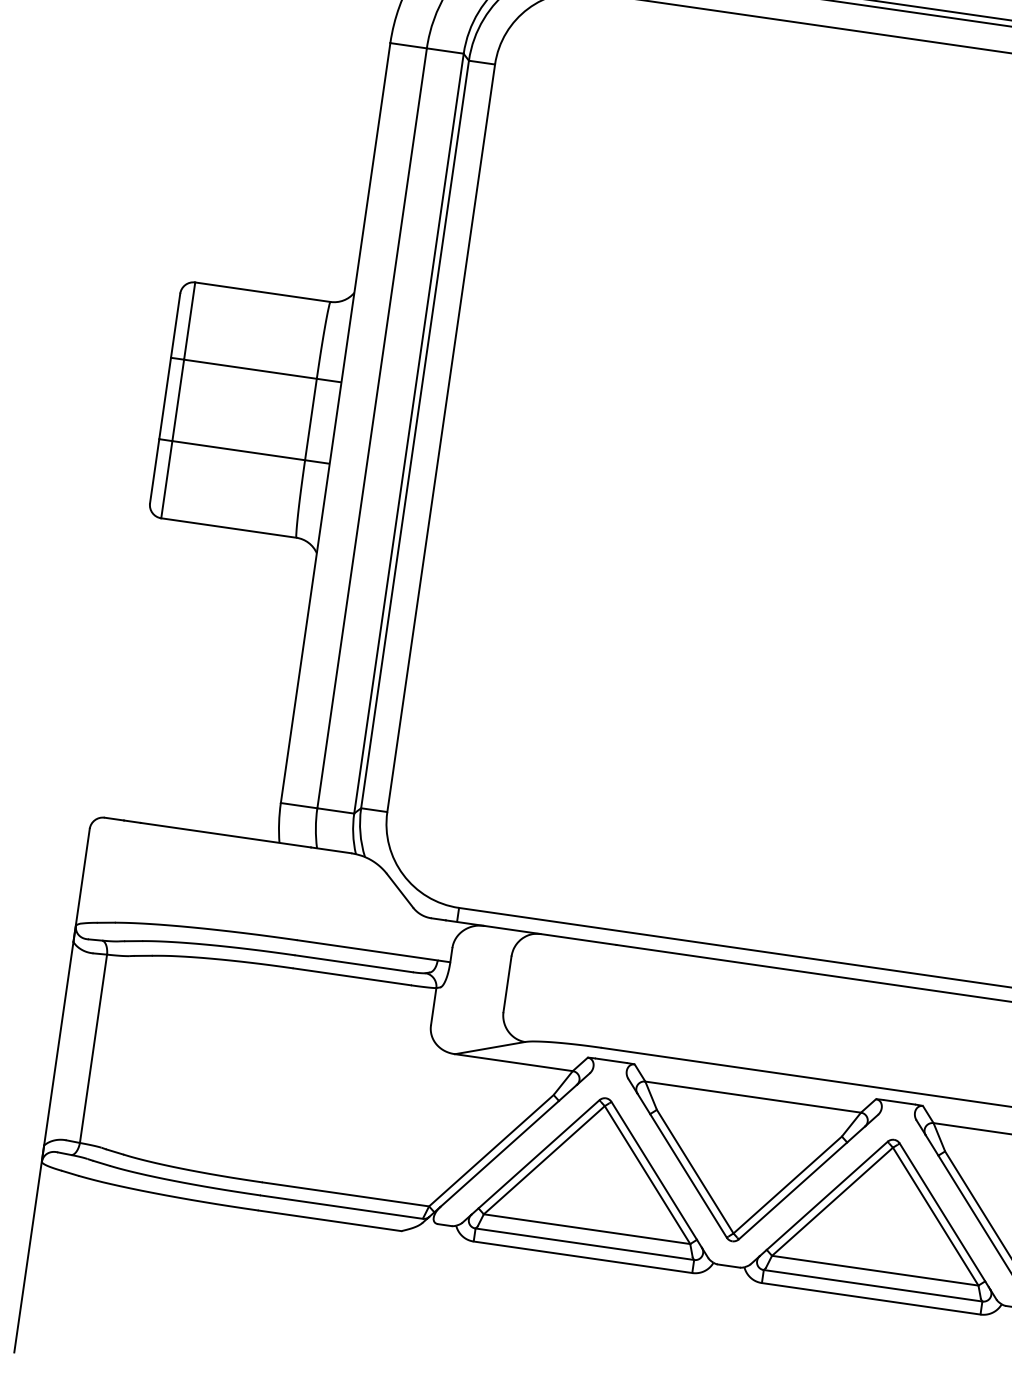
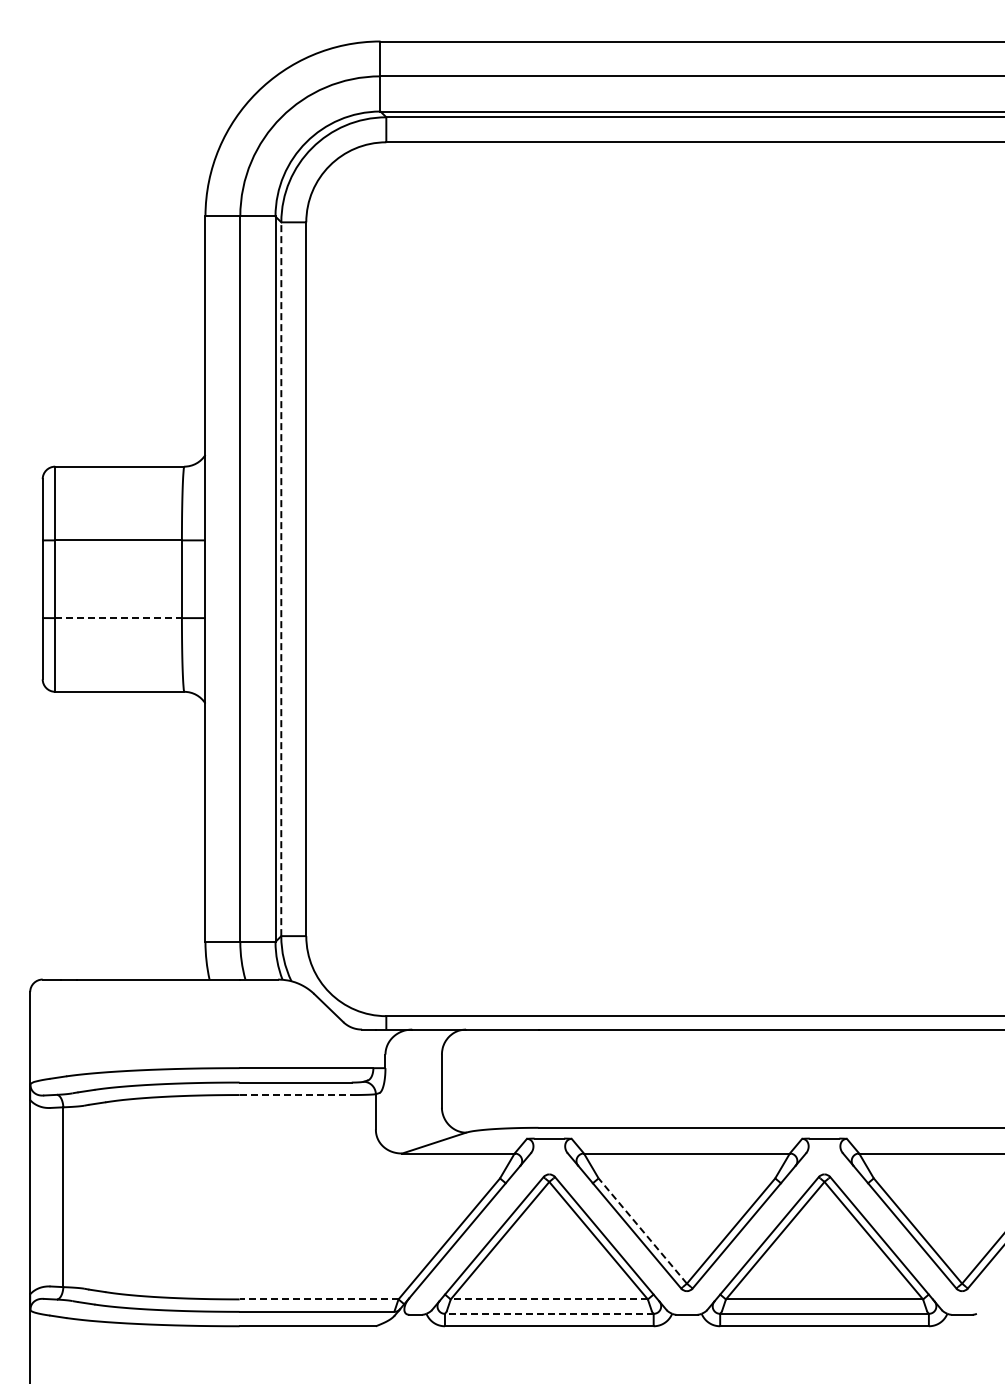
line: (415, 434) -> (281, 579), solid -> dashed
line: (239, 451) -> (119, 618), solid -> dashed
line: (353, 977) -> (296, 1095), solid -> dashed
line: (694, 1172) -> (642, 1231), solid -> dashed
line: (345, 1194) -> (318, 1299), solid -> dashed
line: (587, 1229) -> (549, 1299), solid -> dashed
line: (584, 1243) -> (548, 1313), solid -> dashed

